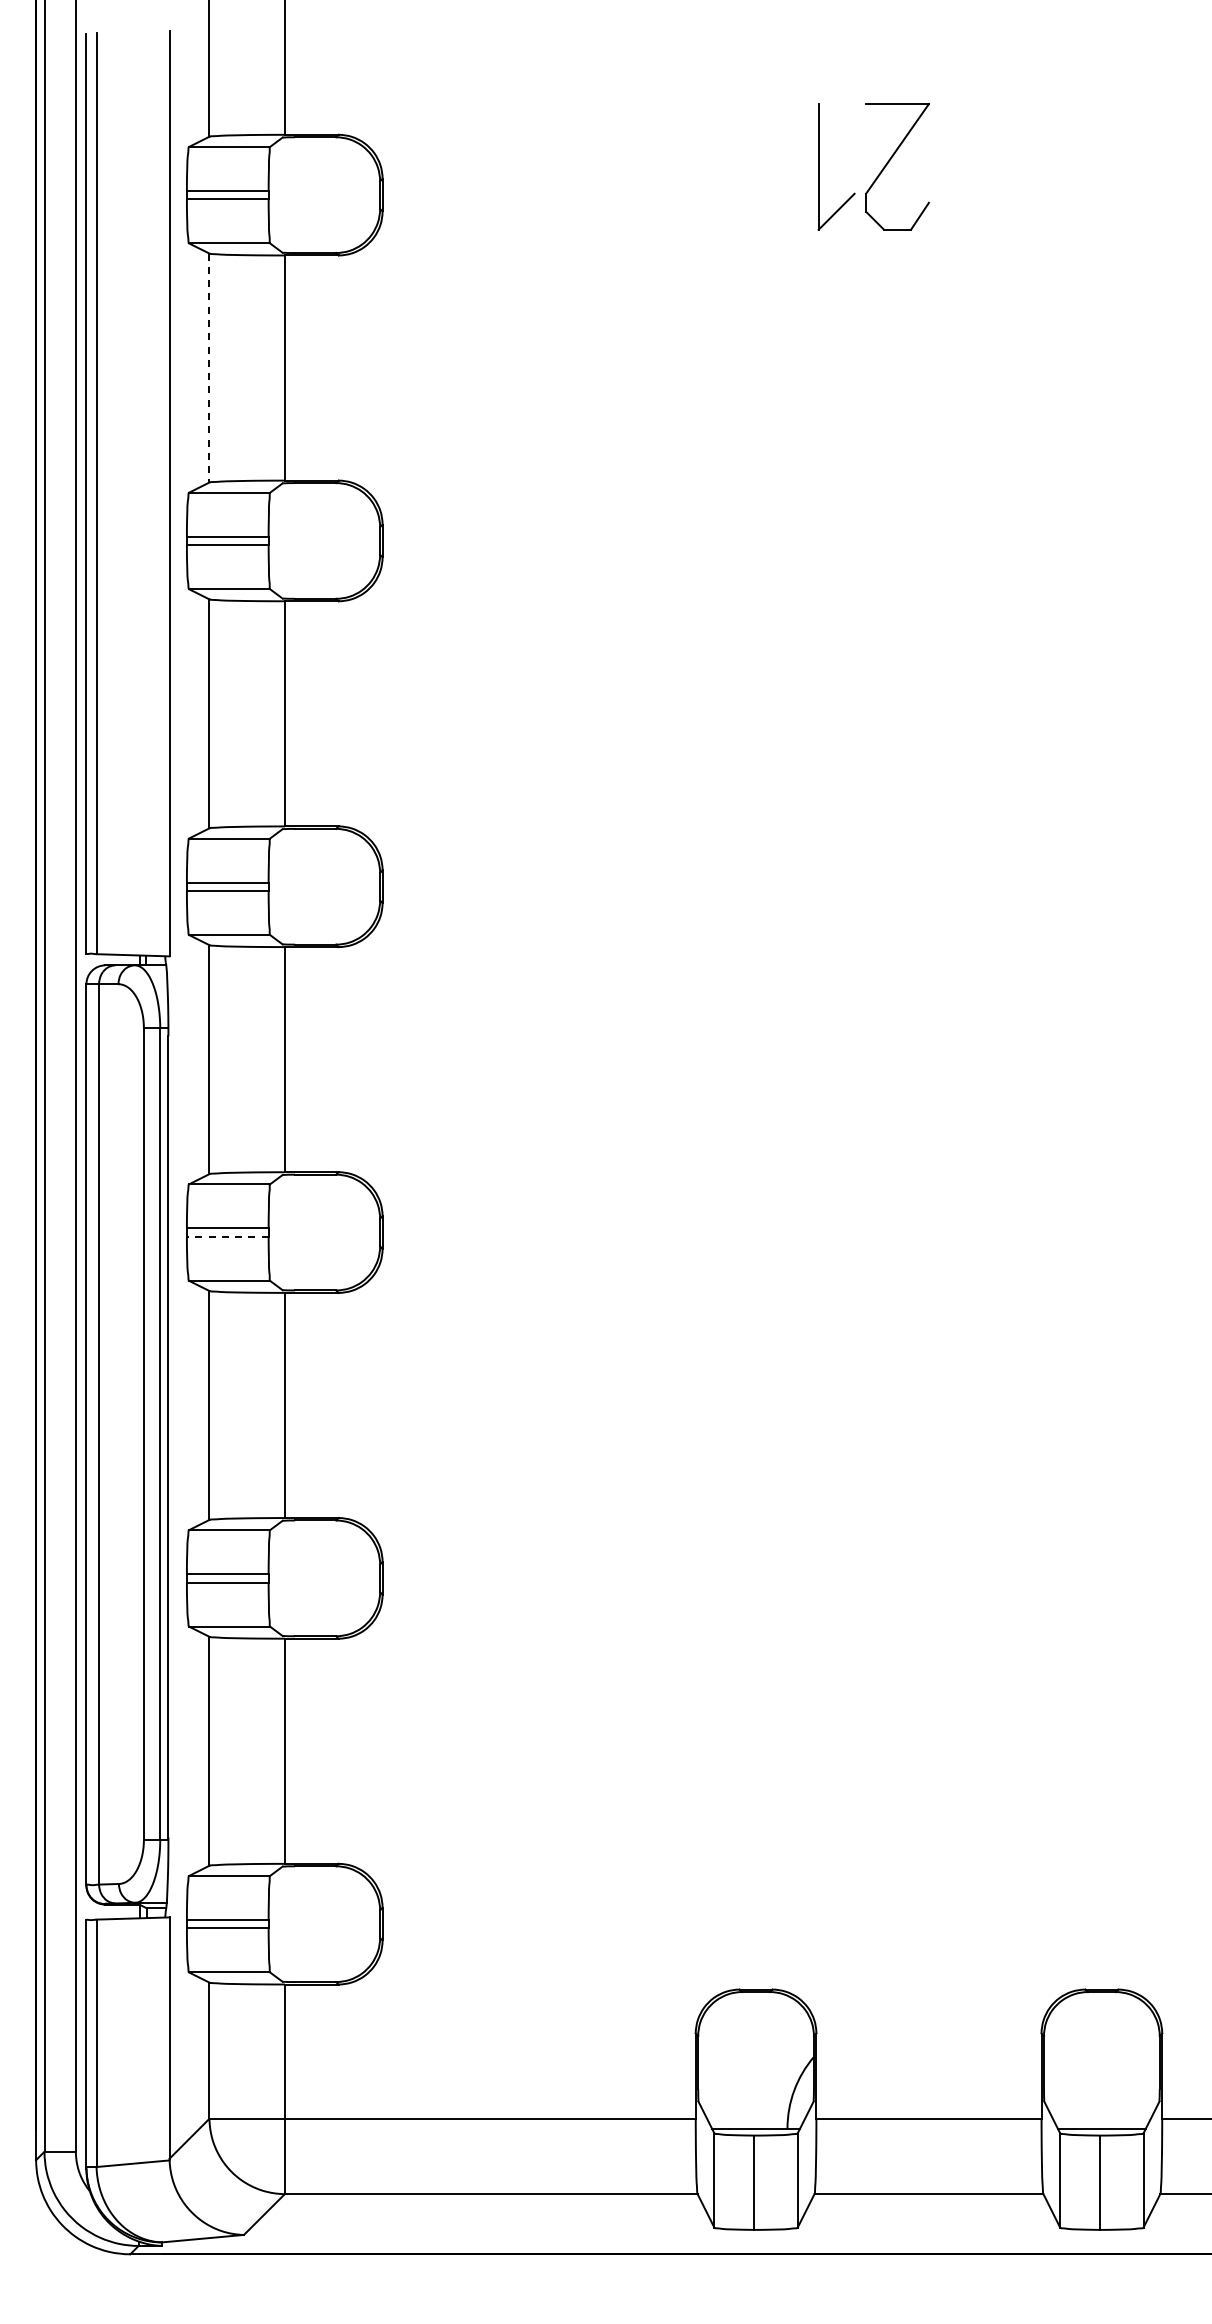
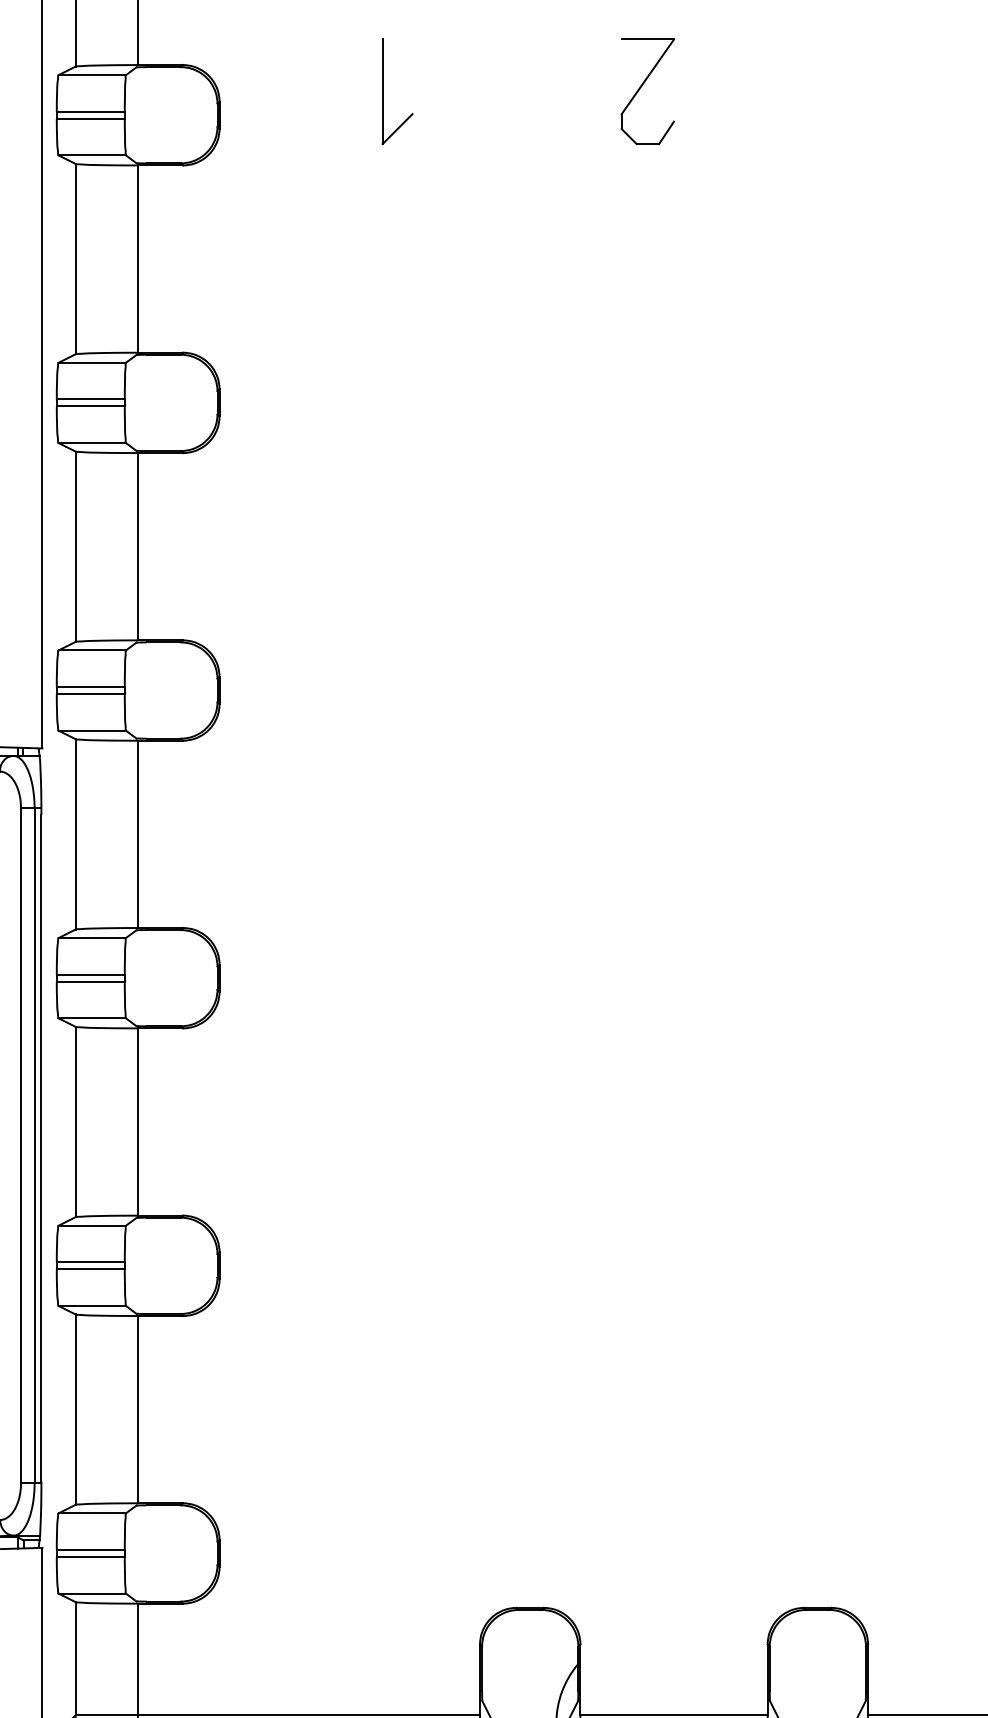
part: (819, 166) -> (383, 91), moved
line: (209, 368) -> (75, 259), dashed -> solid
line: (227, 1236) -> (90, 981), dashed -> solid

